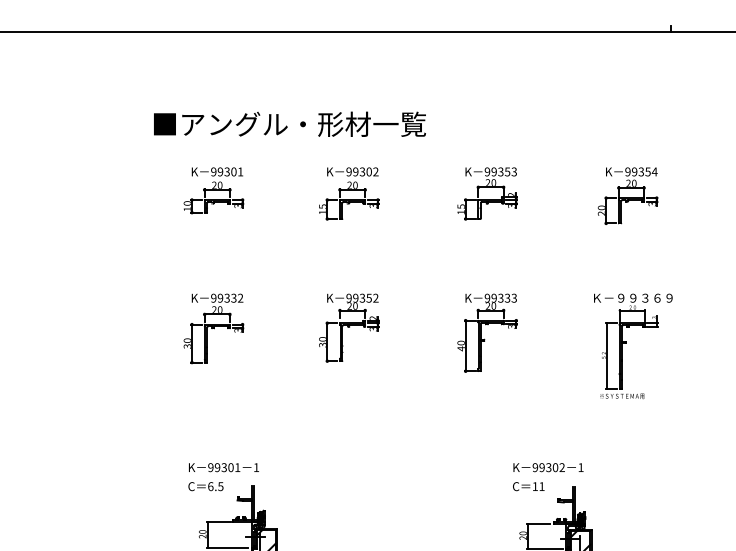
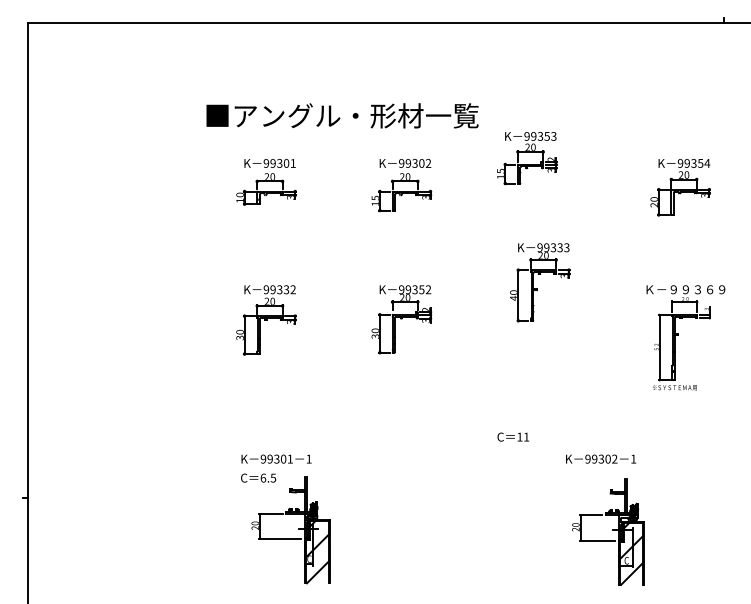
part: (487, 193) -> (527, 158), moved
part: (484, 338) -> (537, 288), moved
text: (528, 485) -> (513, 436), moved

